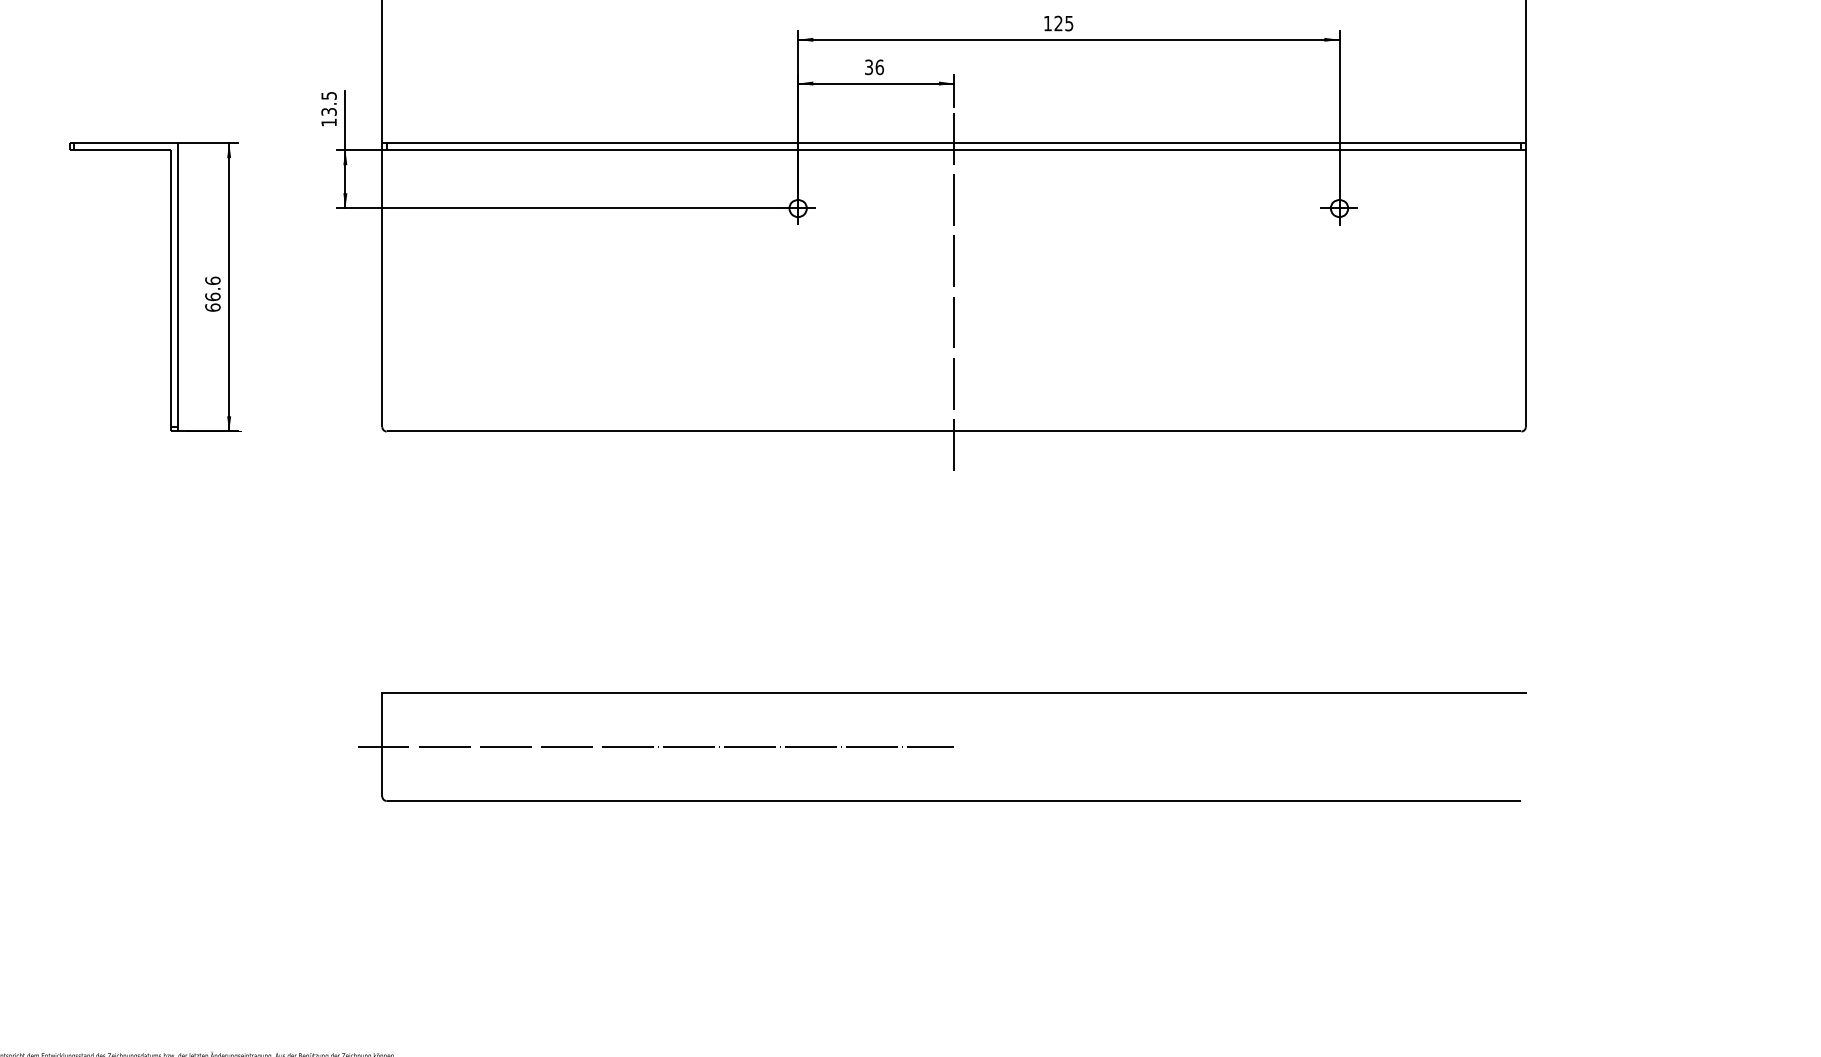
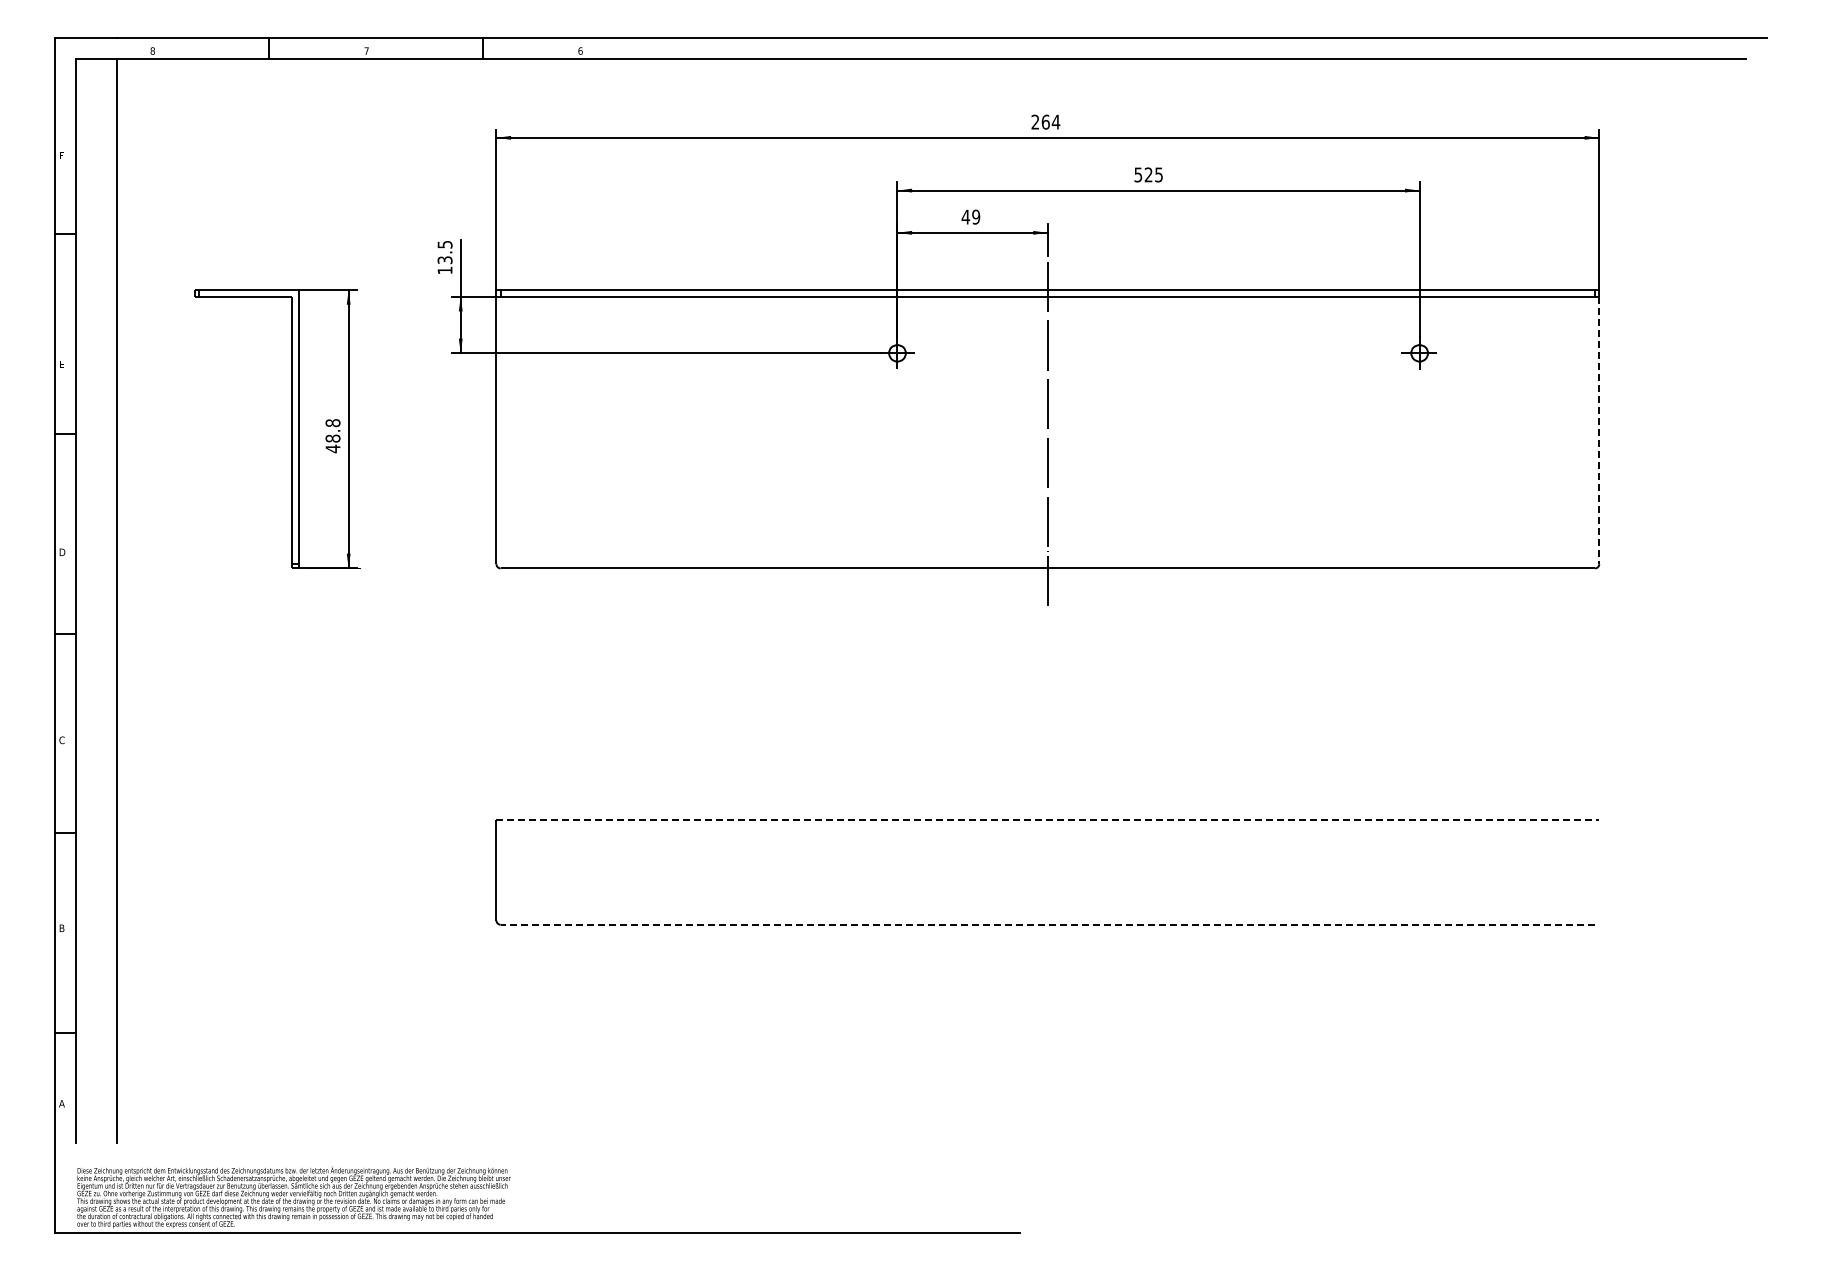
text: (1048, 23) -> (1138, 174), 125 -> 525
text: (873, 66) -> (970, 216), 36 -> 49
line: (1526, 288) -> (1599, 430), solid -> dashed
text: (212, 294) -> (332, 436), 66.6 -> 48.8
line: (954, 692) -> (1048, 820), solid -> dashed
line: (655, 746) -> (759, 872), removed
line: (953, 800) -> (1047, 924), solid -> dashed

